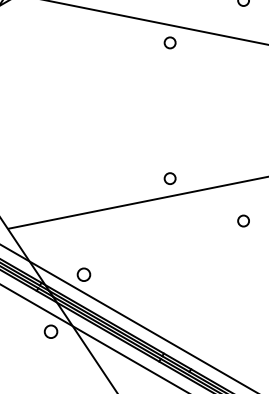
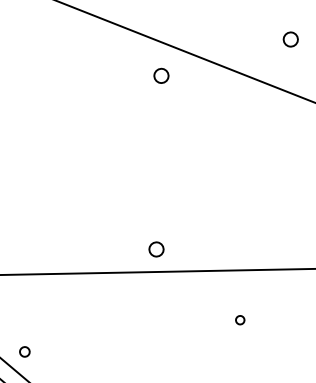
circle: (169, 42) -> (160, 75), moved
circle: (243, 220) -> (240, 319), size x0.6
circle: (83, 274) -> (24, 351), size x0.6

